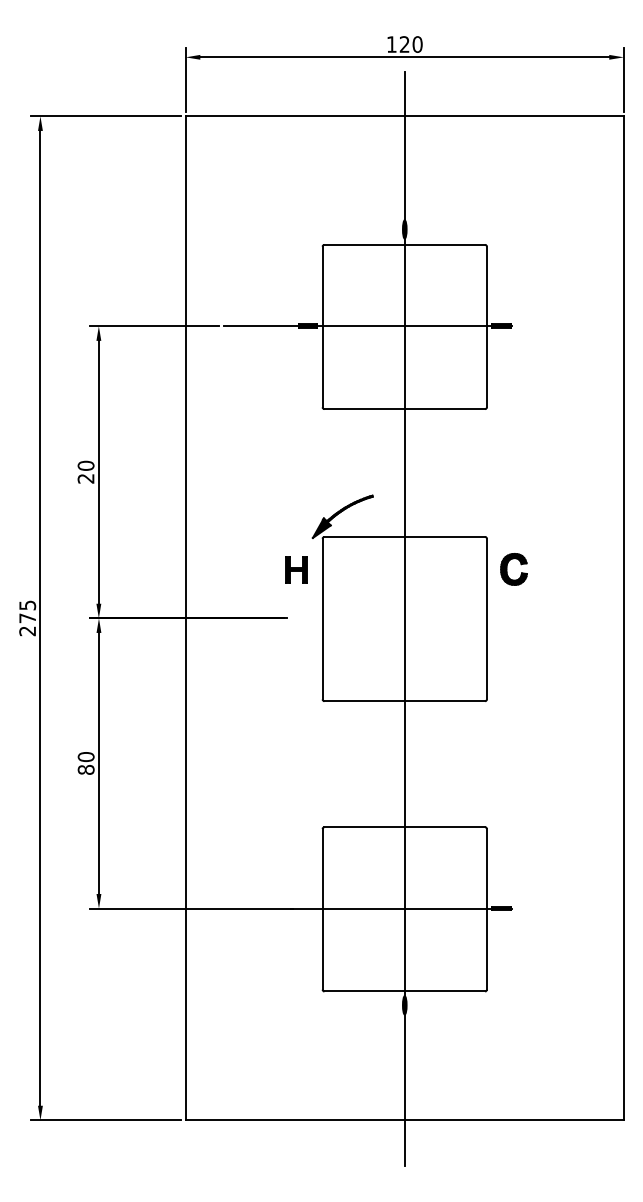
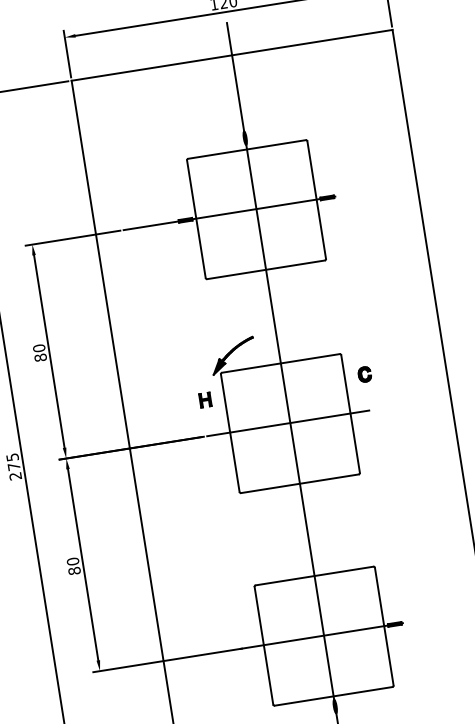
text: (85, 478) -> (40, 357), 20 -> 80
part: (296, 569) -> (205, 399), size x0.71
part: (514, 569) -> (365, 374), size x0.62
line: (401, 618) -> (287, 423), added

